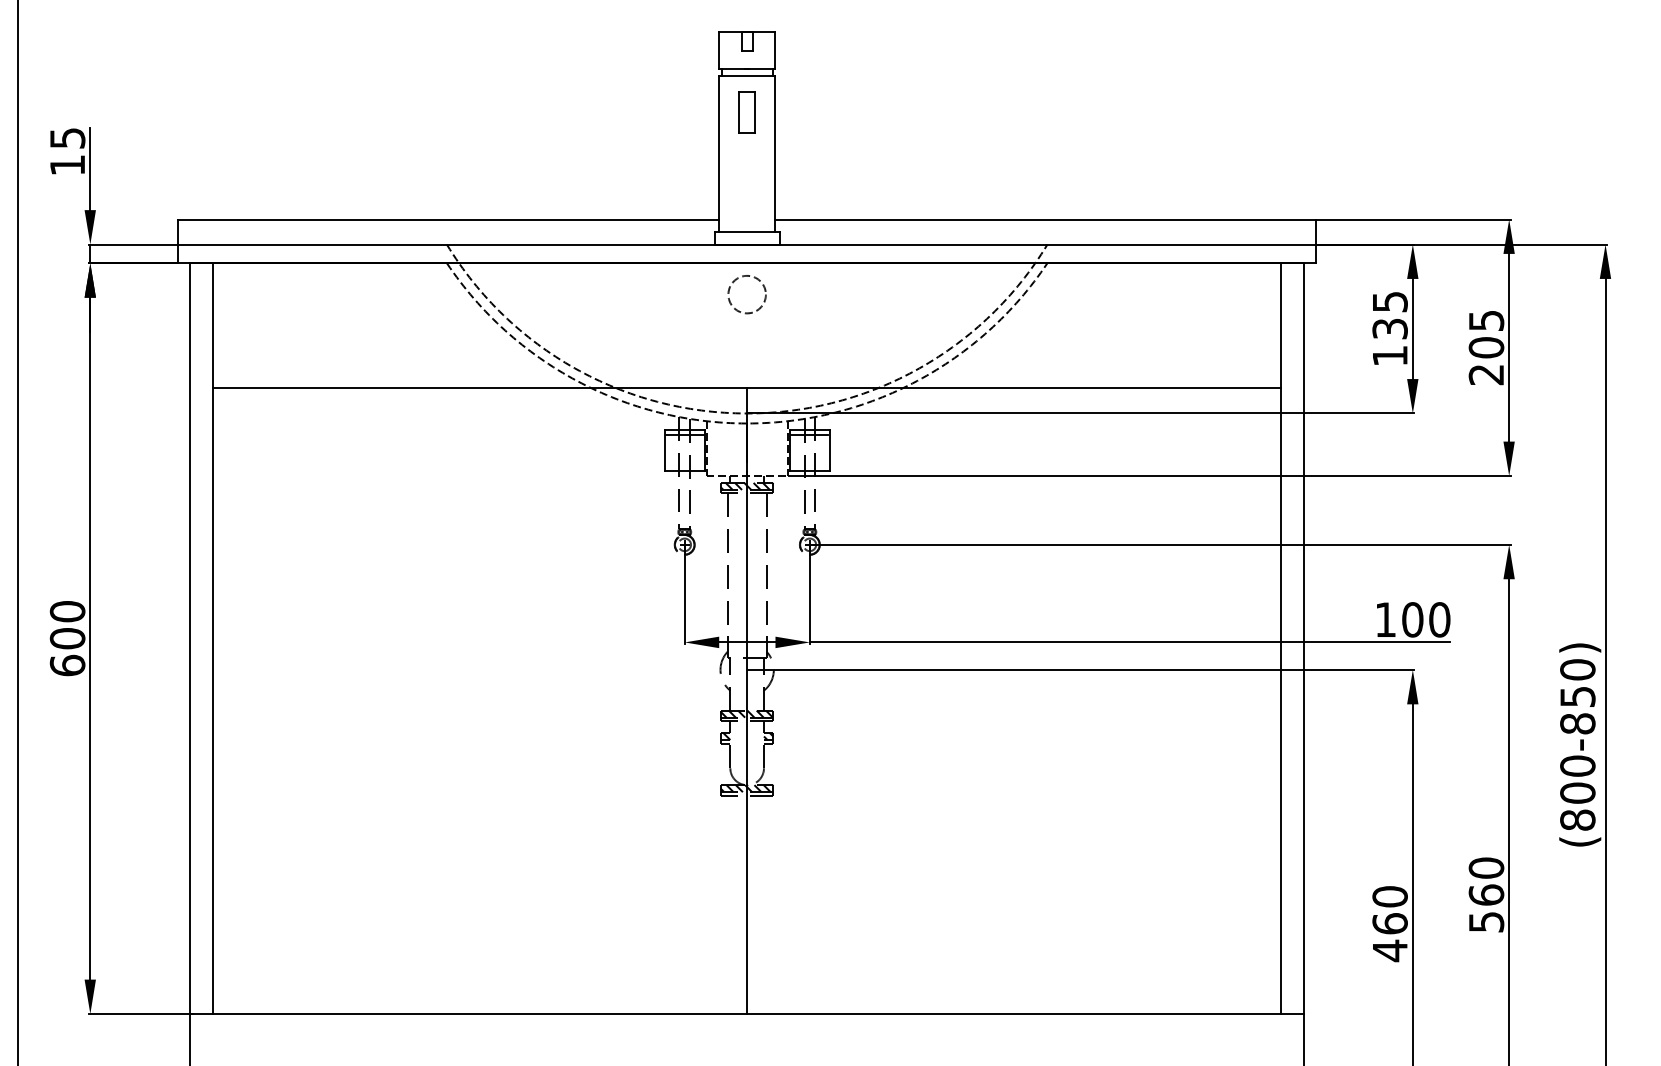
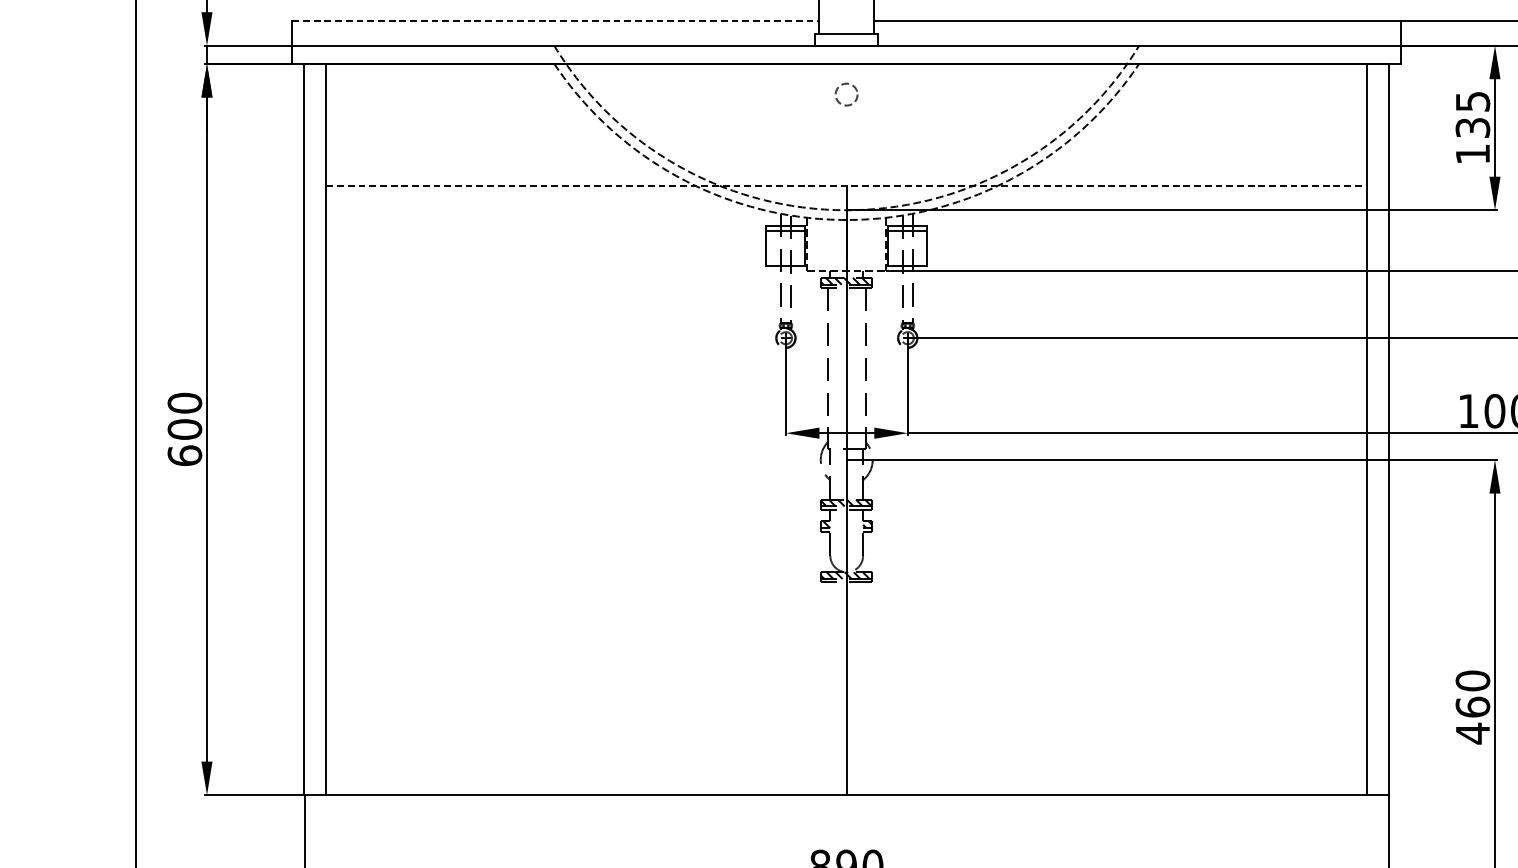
line: (448, 219) -> (555, 21), solid -> dashed
circle: (746, 294) -> (846, 94), size x0.6
line: (747, 388) -> (847, 185), solid -> dashed

